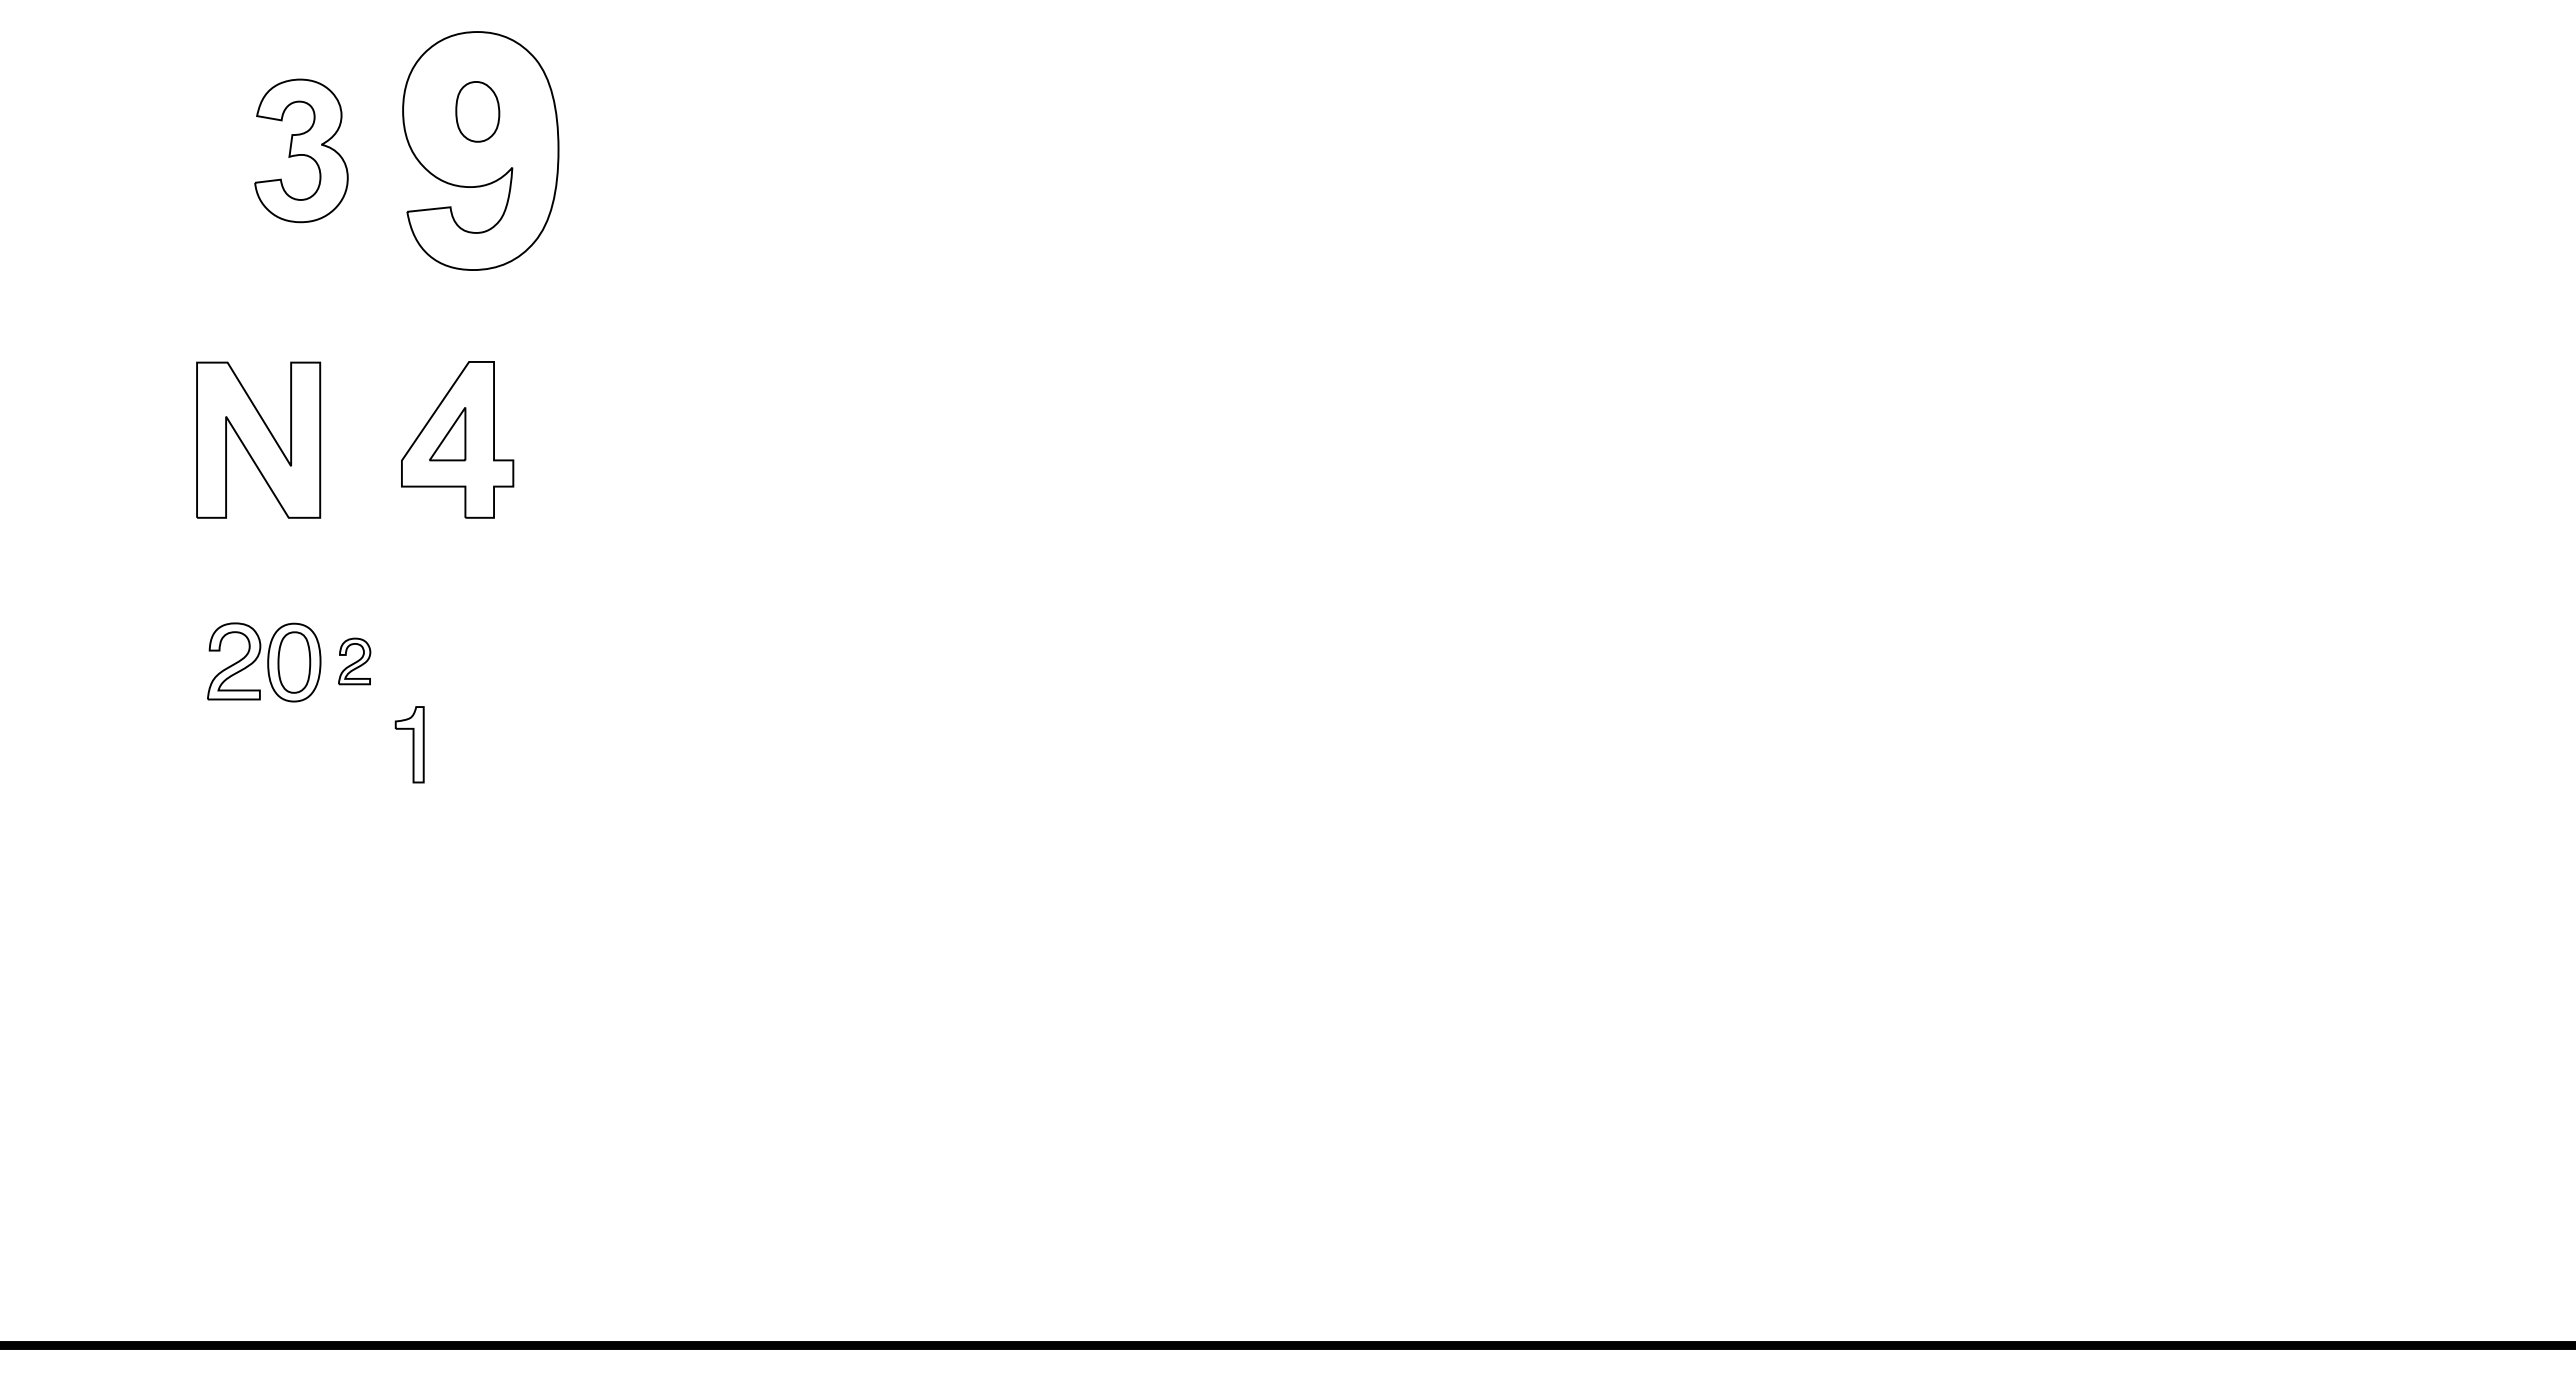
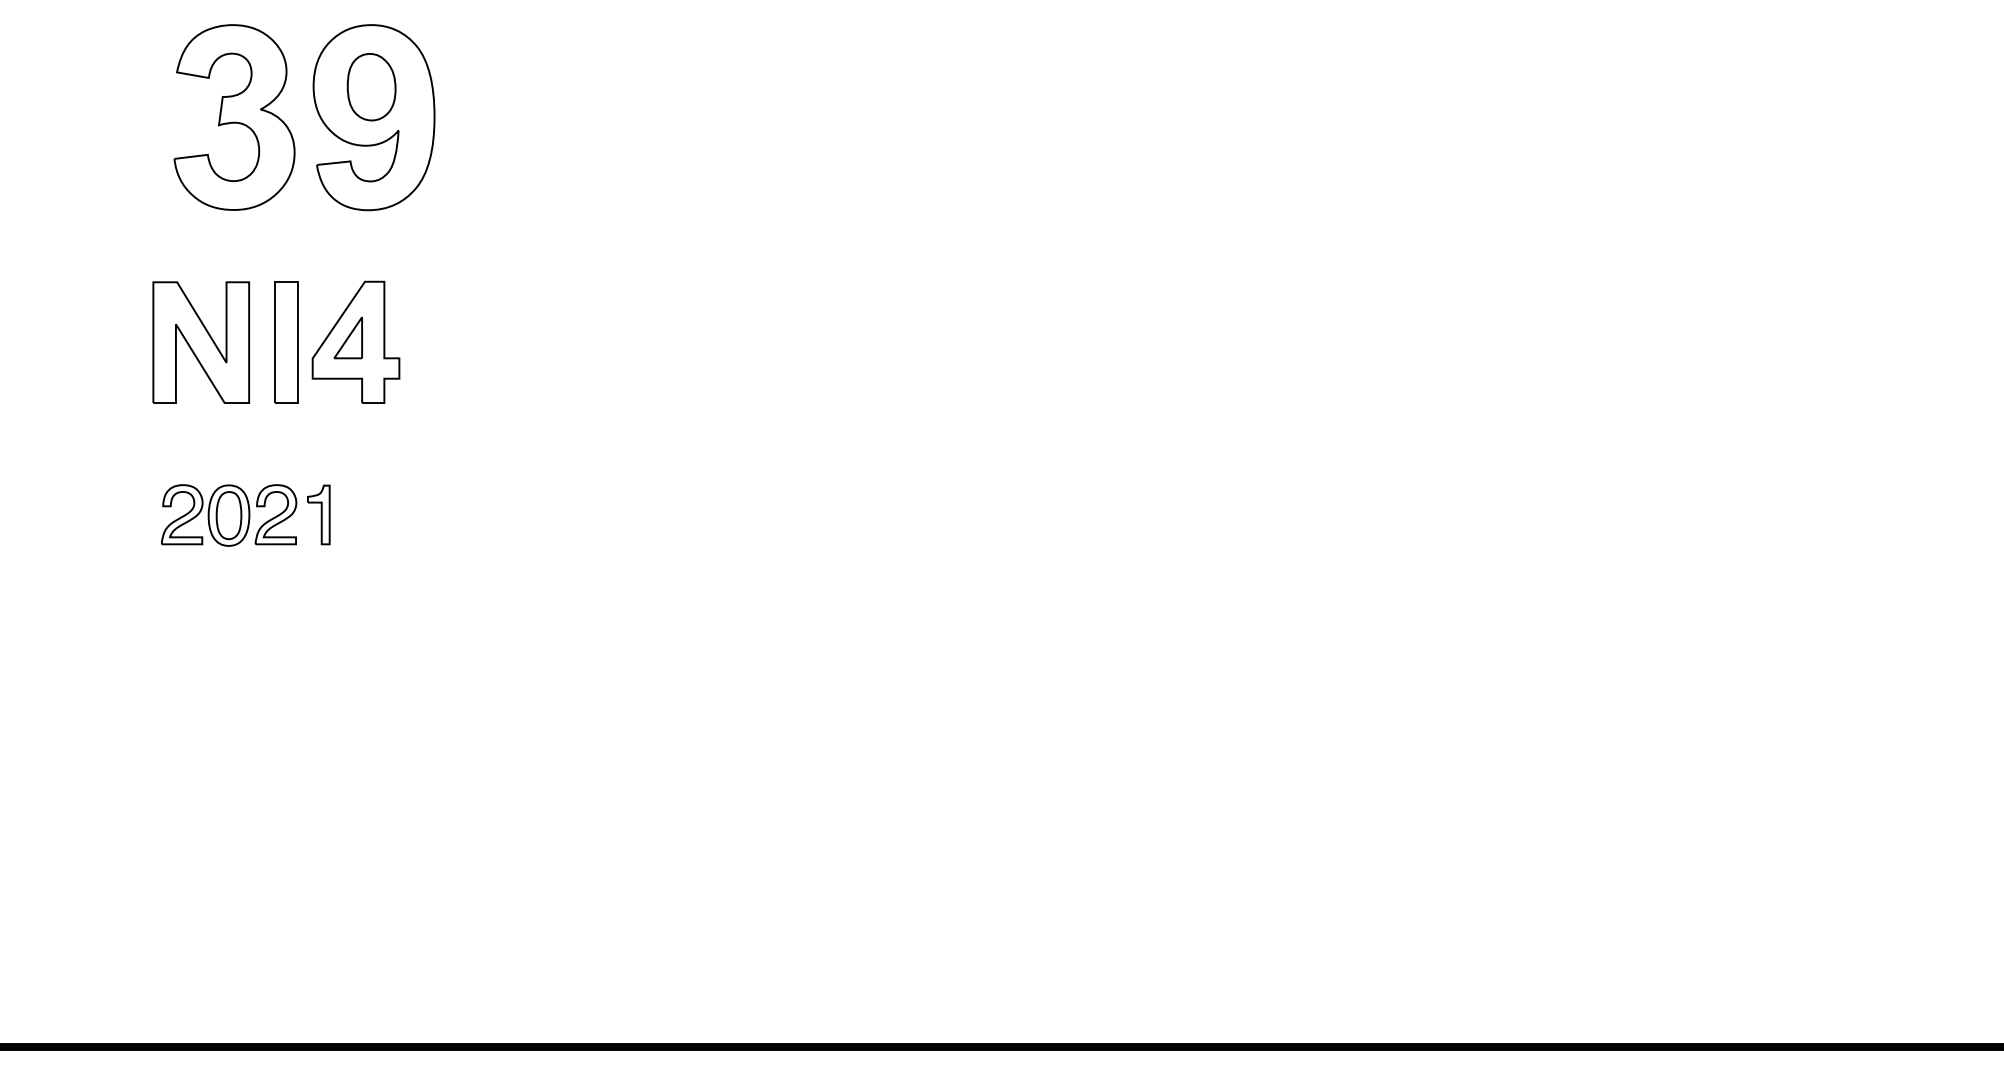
part: (477, 111) -> (371, 86), size x1.43
part: (301, 150) -> (234, 117), size x1.67
part: (367, 440) -> (285, 342), added
part: (354, 661) -> (275, 514), size x1.67
part: (409, 744) -> (318, 514), moved

